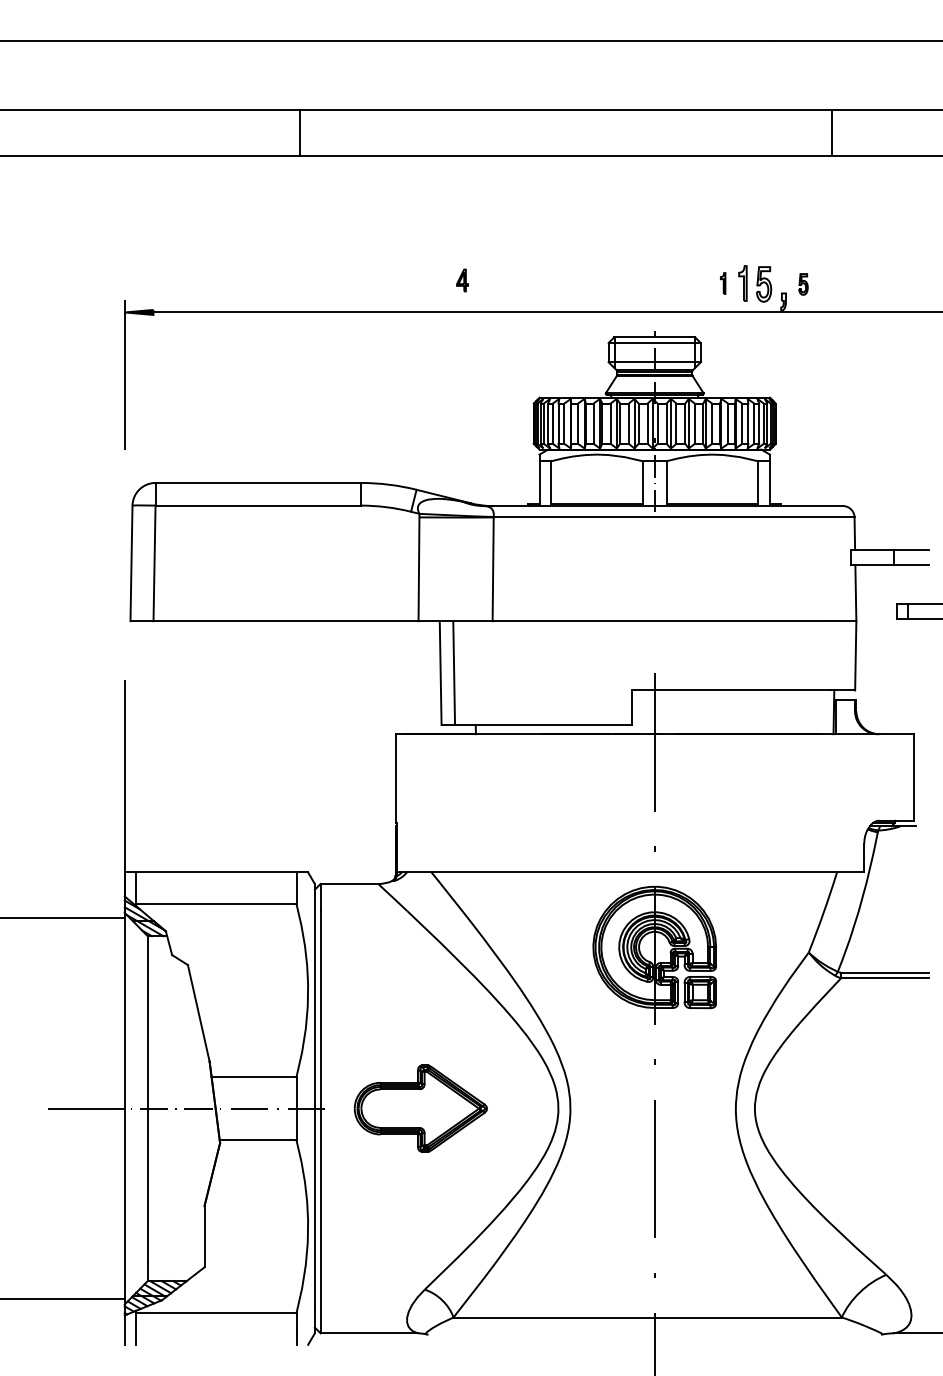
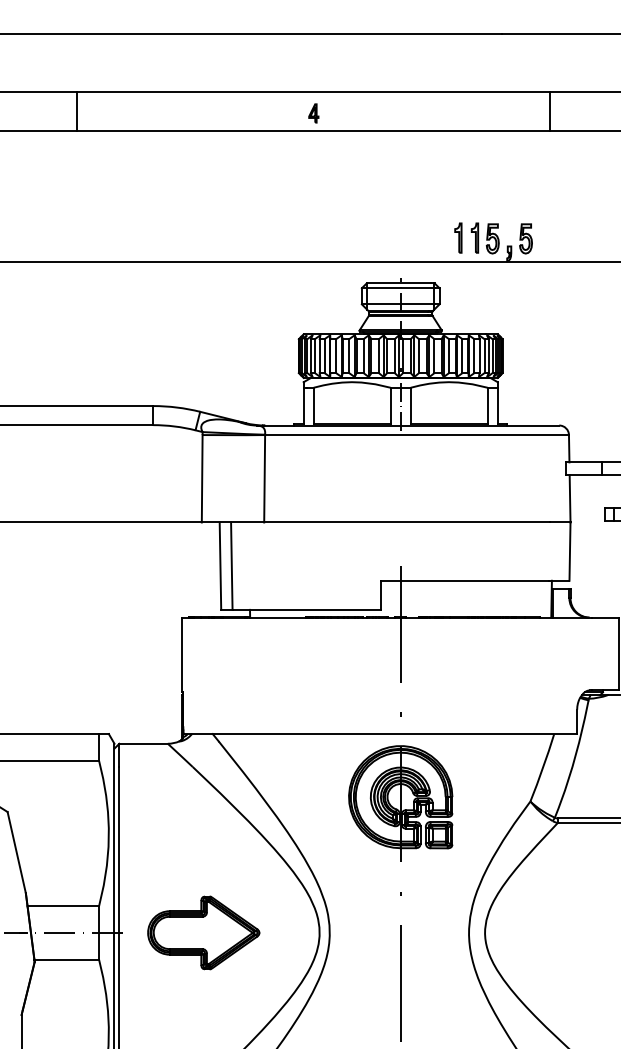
line: (300, 133) -> (77, 111), moved
part: (462, 280) -> (313, 113), moved
part: (722, 283) -> (457, 238), size x1.67
part: (803, 284) -> (525, 238), size x1.67

